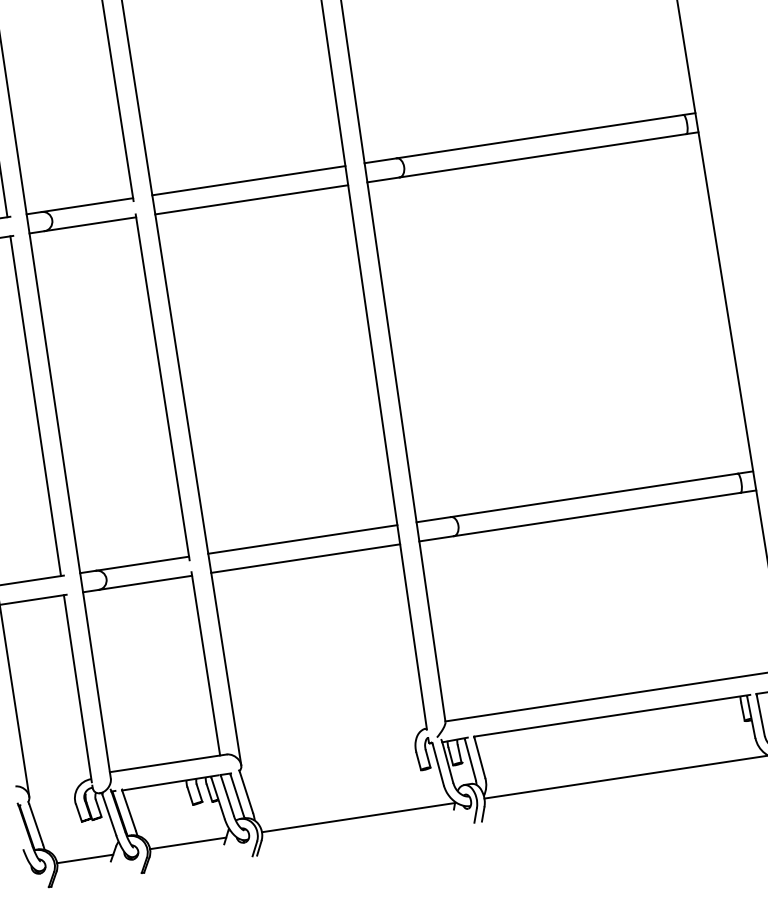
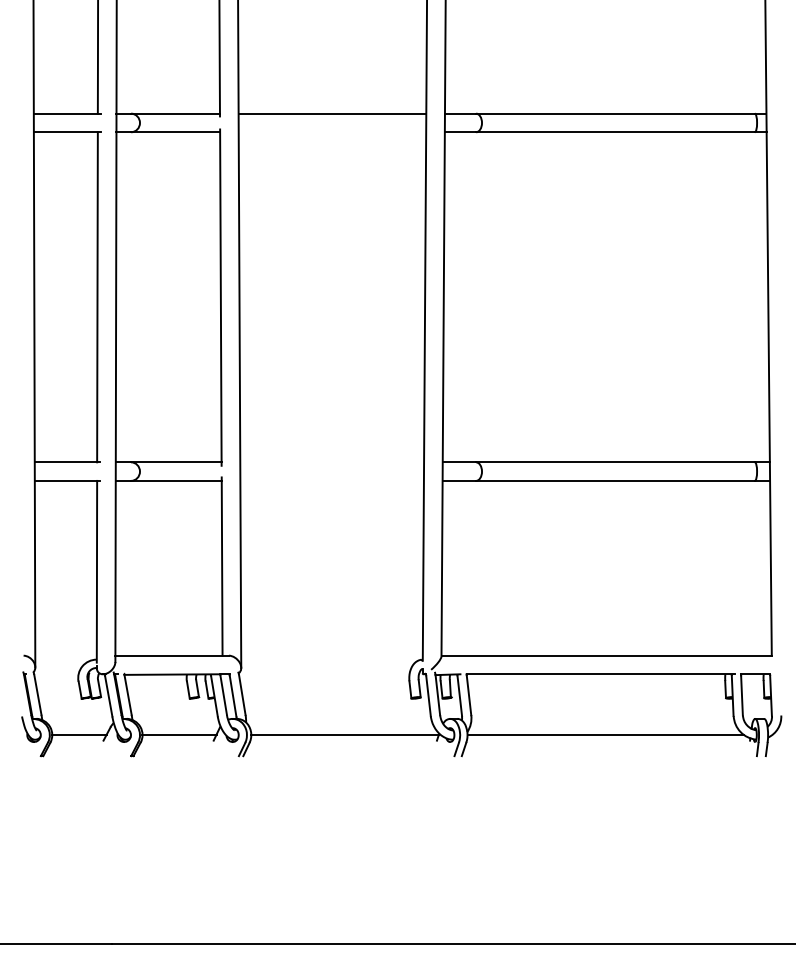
line: (251, 200) -> (332, 132), removed
line: (303, 539) -> (332, 462), removed
line: (304, 558) -> (331, 480), removed

